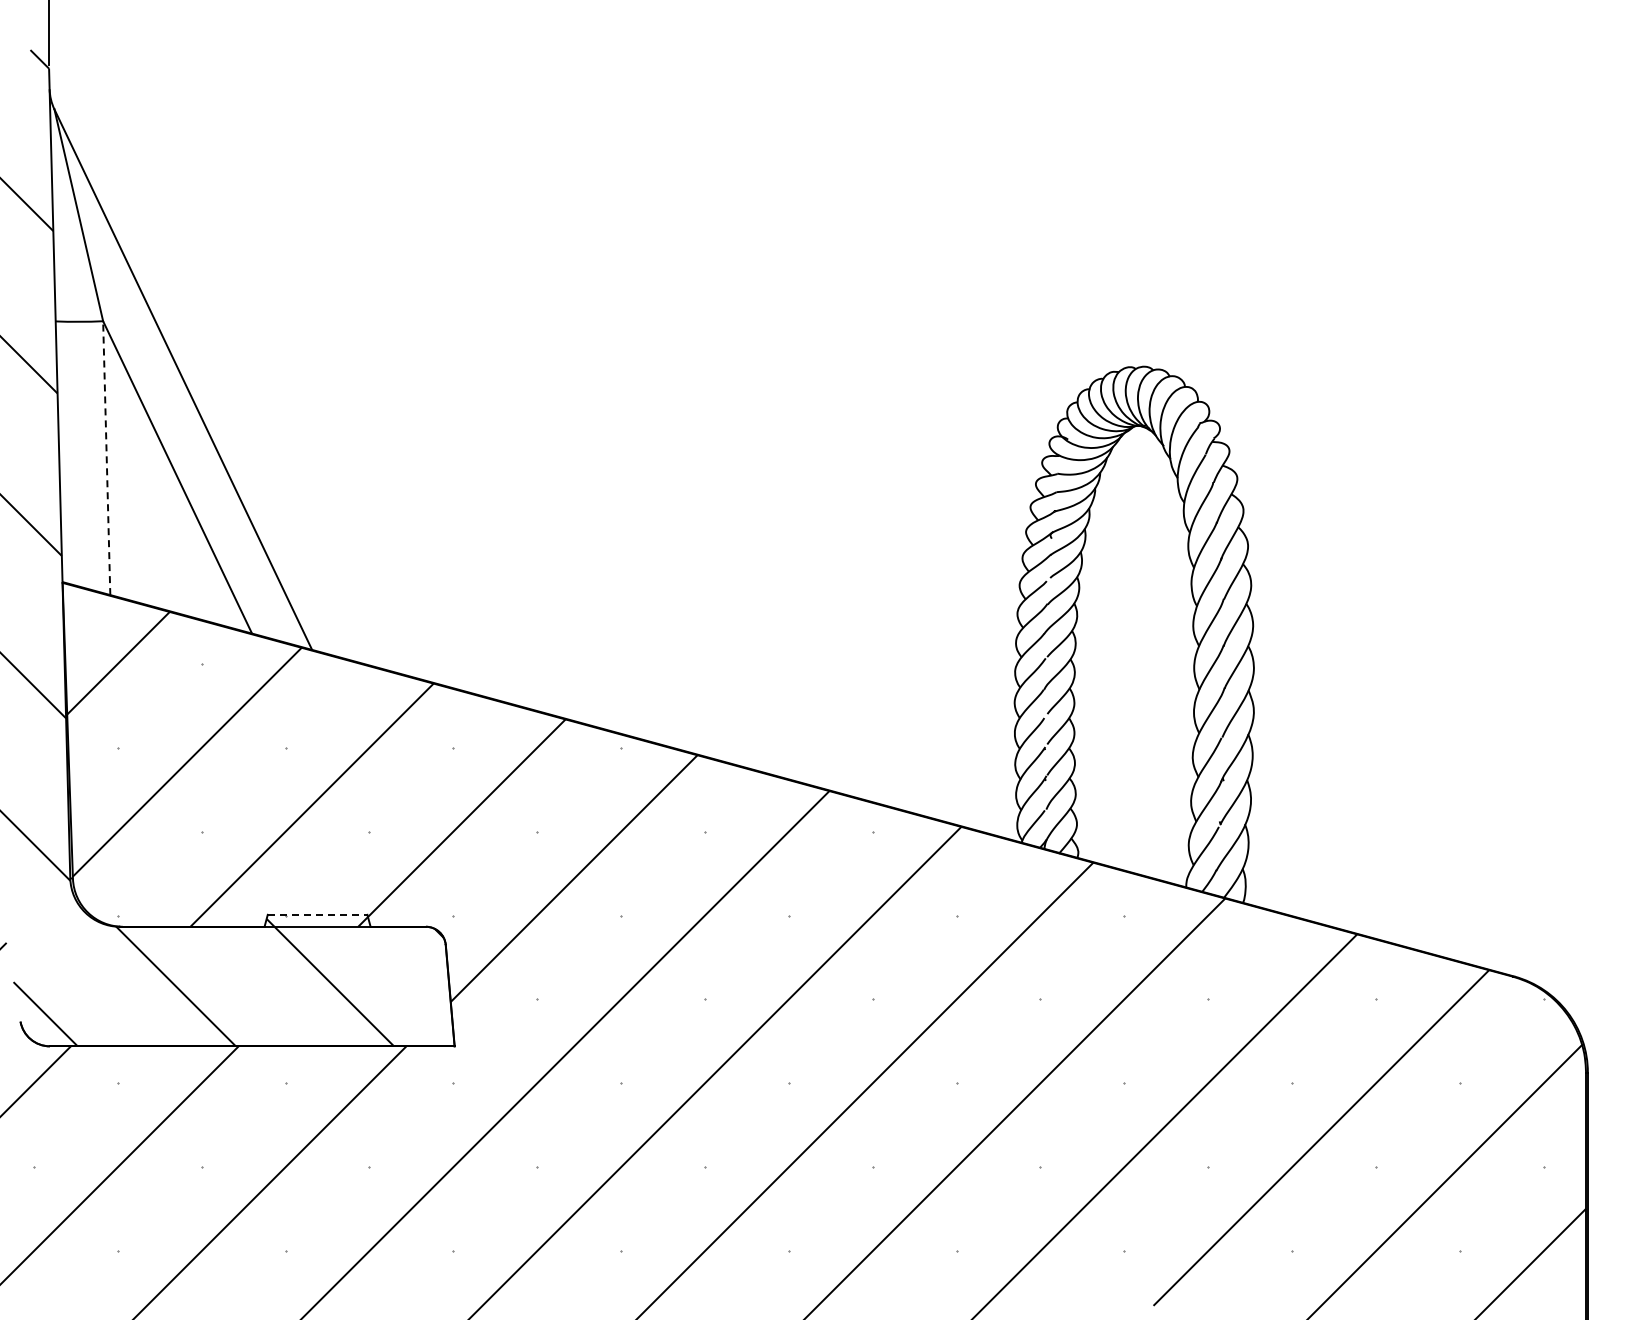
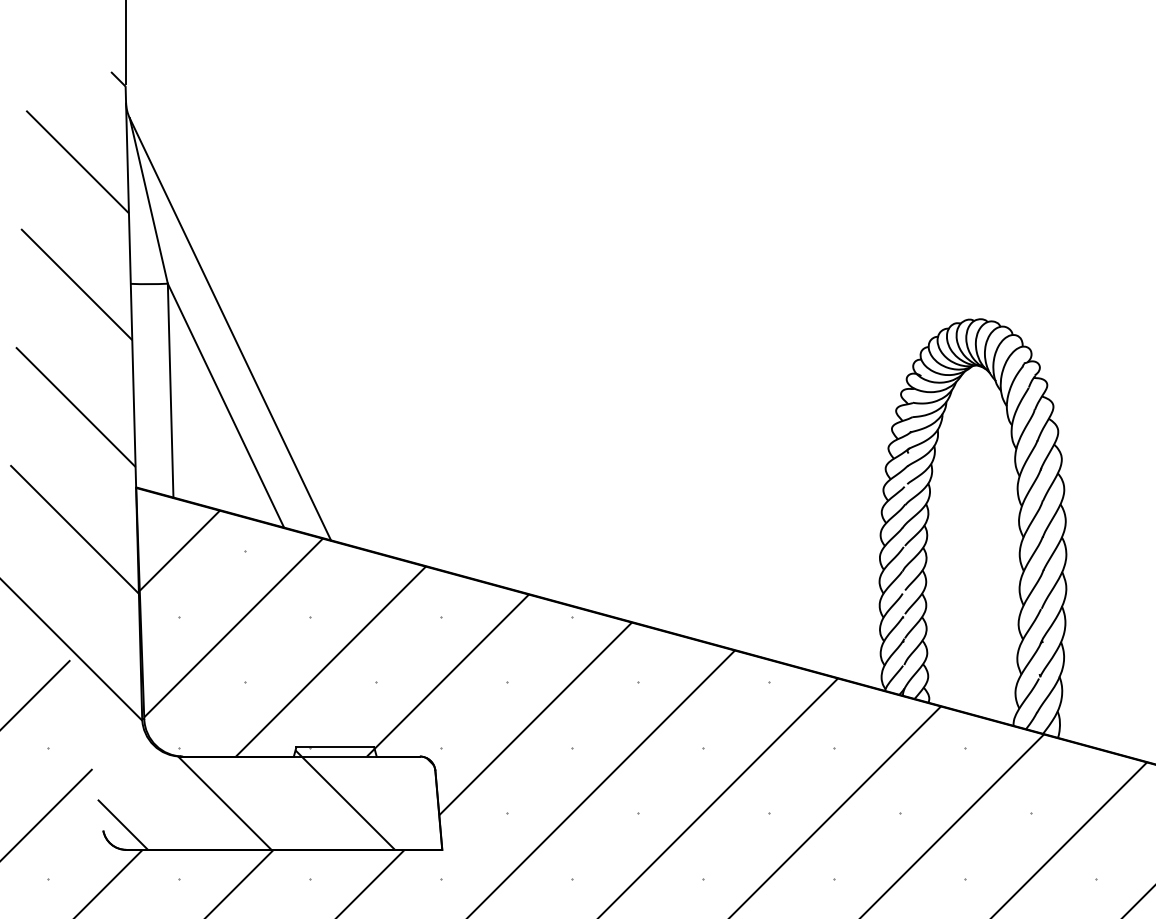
line: (106, 458) -> (170, 390), dashed -> solid
line: (317, 914) -> (335, 746), dashed -> solid

